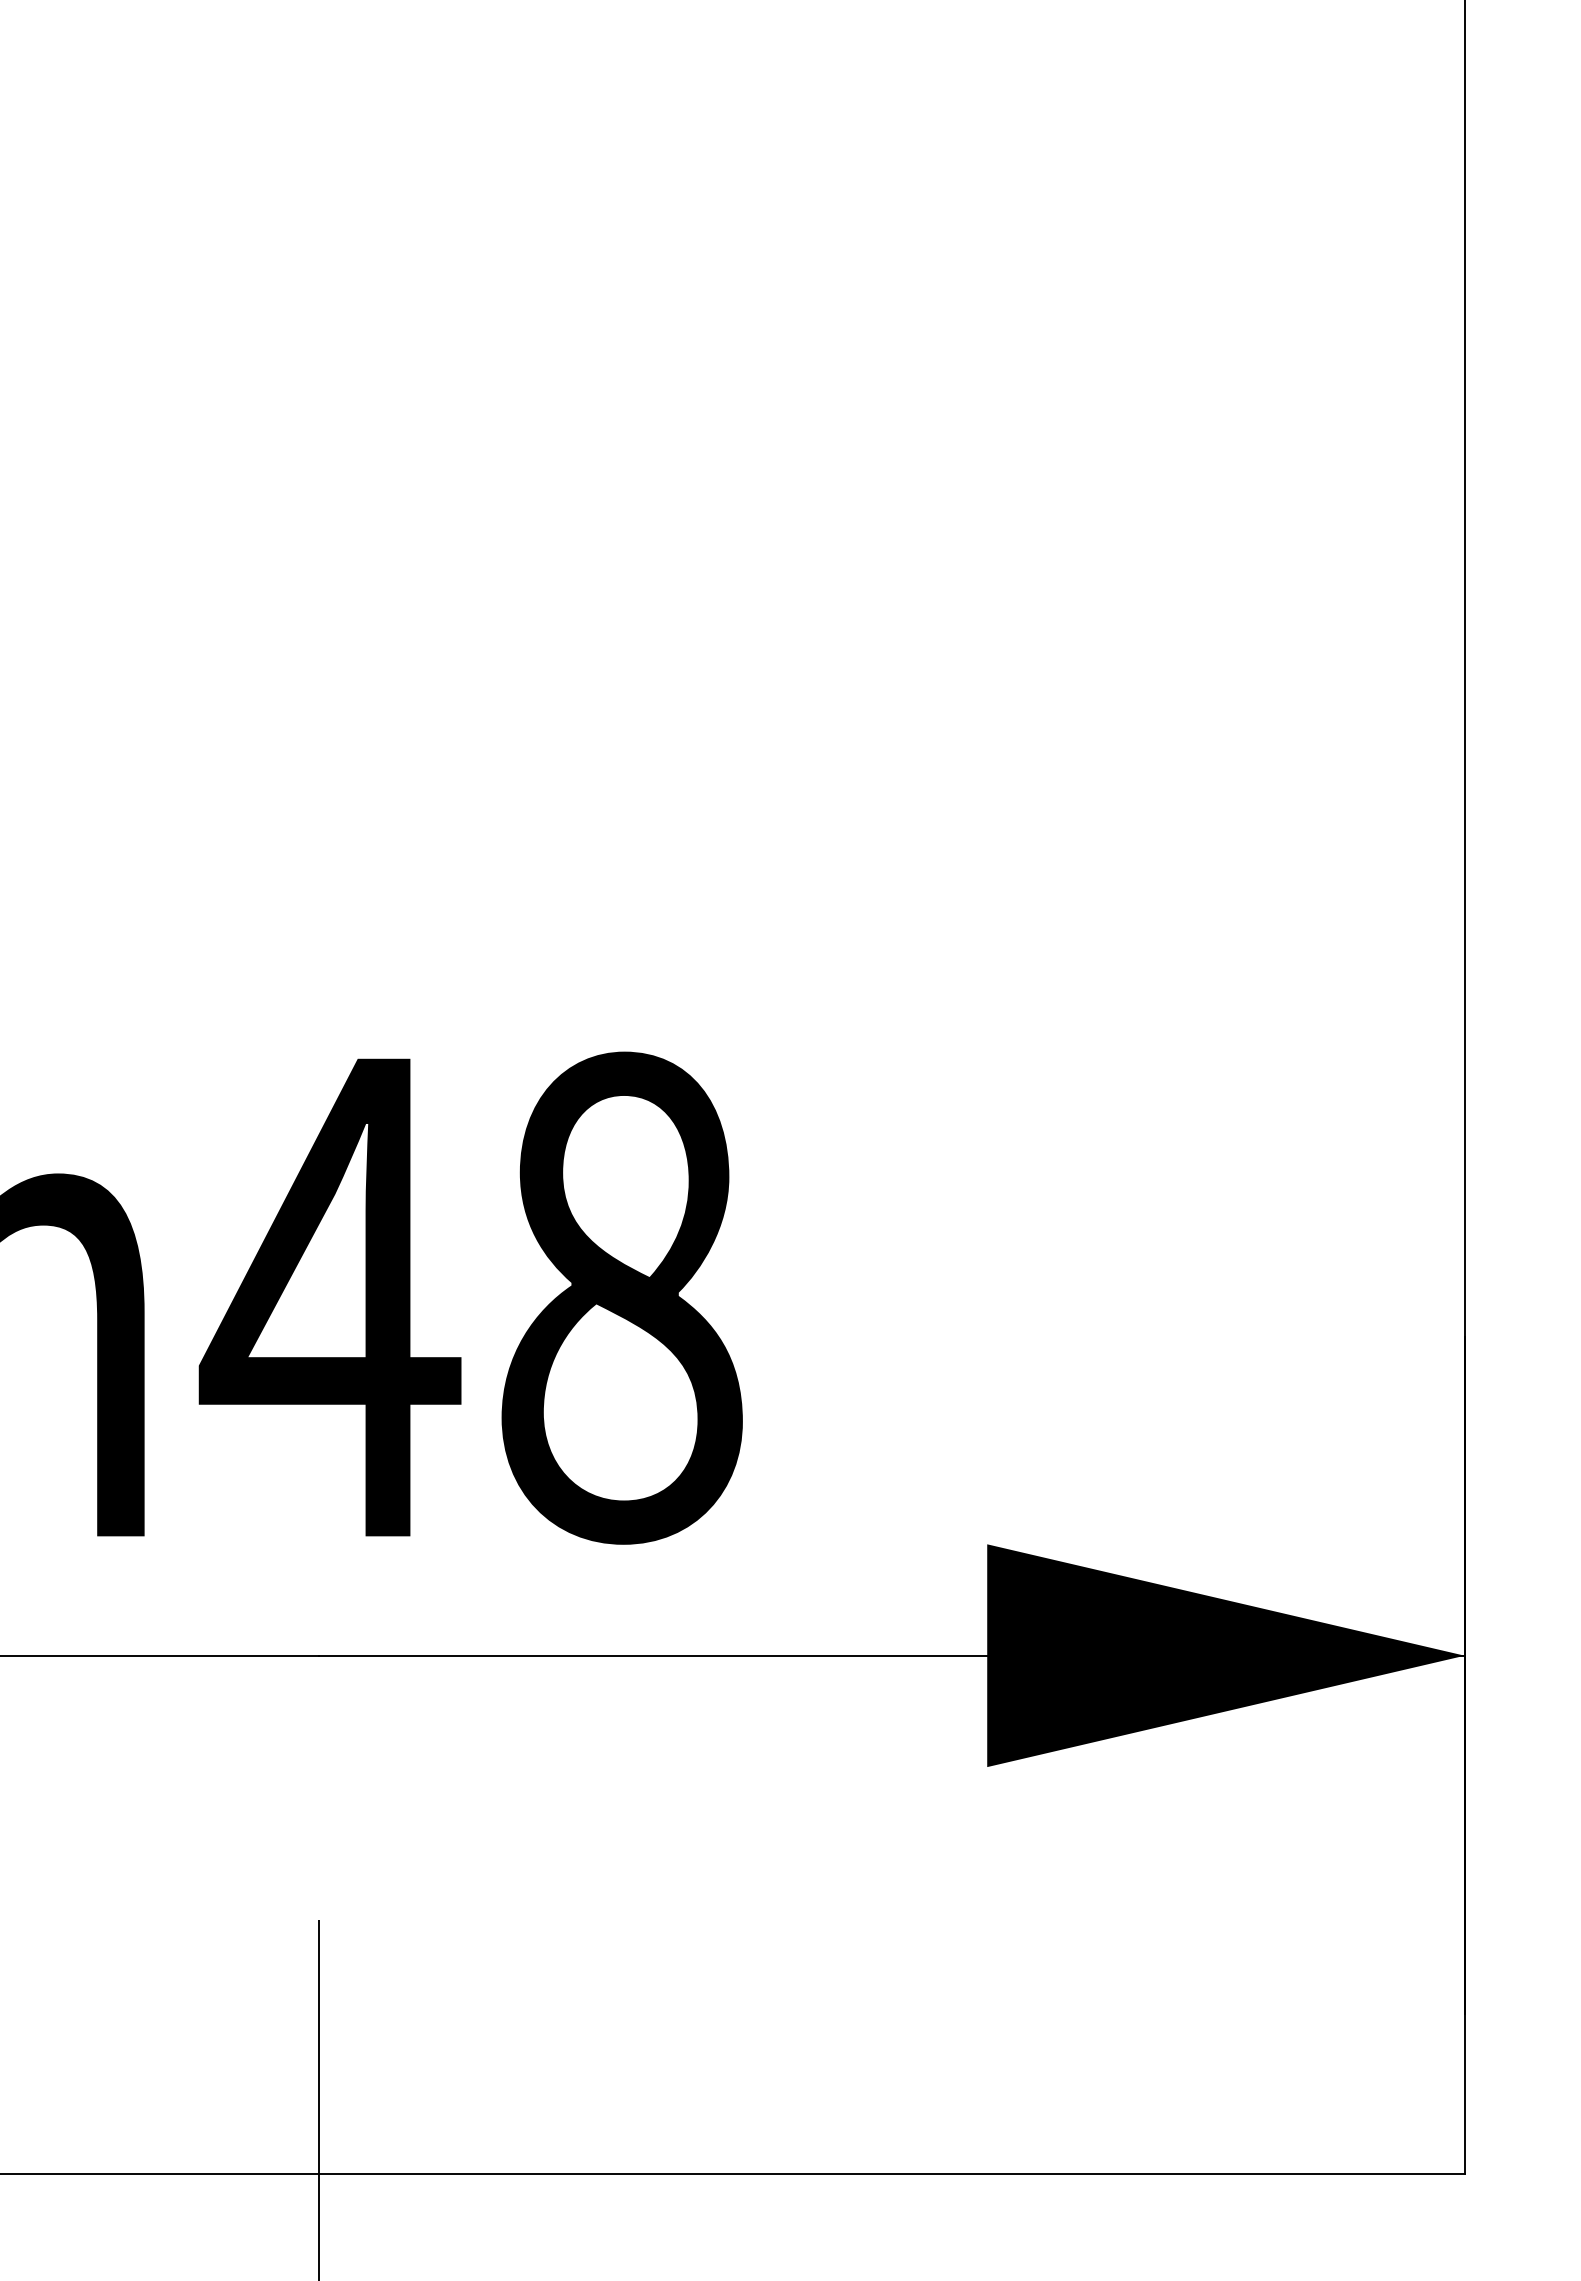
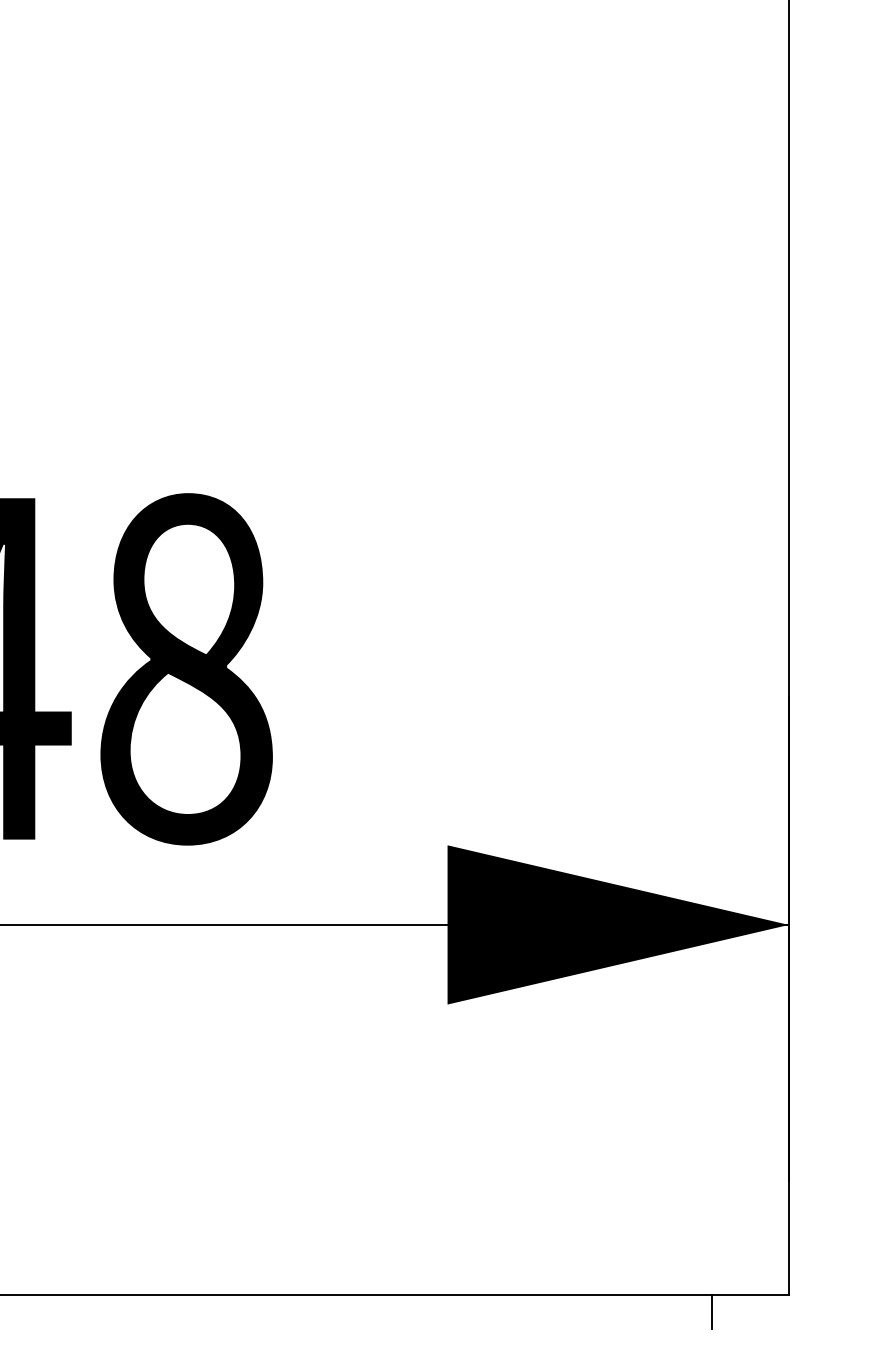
line: (1357, 2197) -> (712, 1312), added

